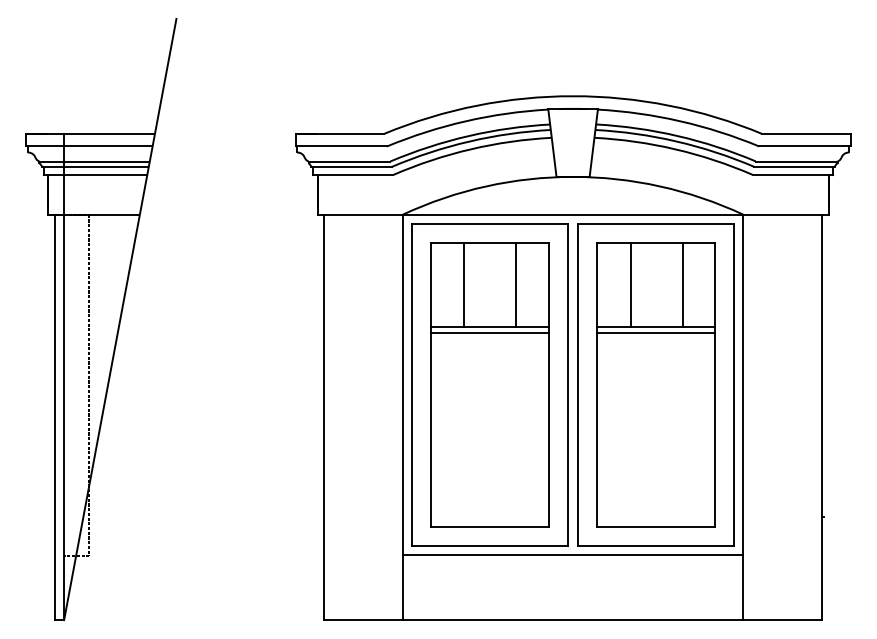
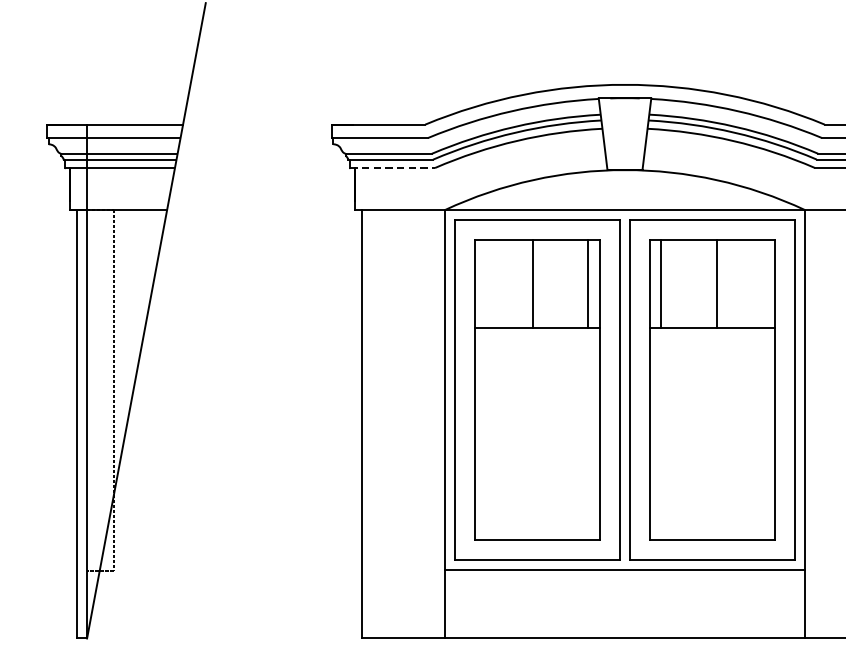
line: (353, 175) -> (392, 168), solid -> dashed
line: (464, 284) -> (533, 283), moved
line: (516, 284) -> (588, 283), moved
line: (631, 284) -> (661, 283), moved
line: (683, 284) -> (717, 283), moved
line: (490, 332) -> (537, 334), removed
line: (655, 332) -> (712, 334), removed

